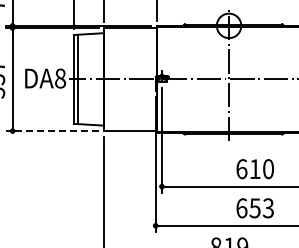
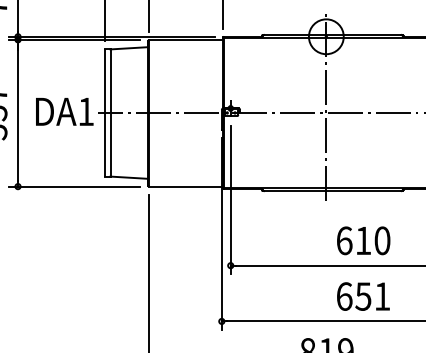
text: (60, 78) -> (86, 111), DA8 -> DA1
line: (52, 131) -> (74, 187), dashed -> solid
text: (267, 208) -> (381, 296), 653 -> 651

